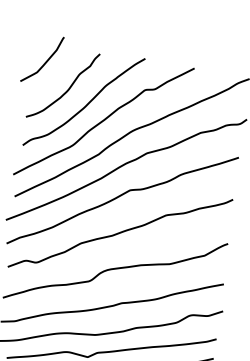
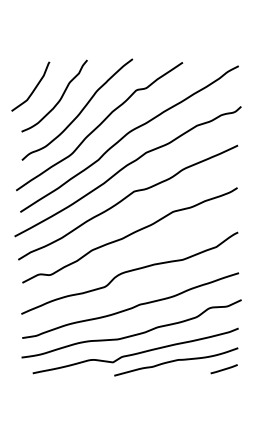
curve: (46, 60) -> (34, 87), moved

